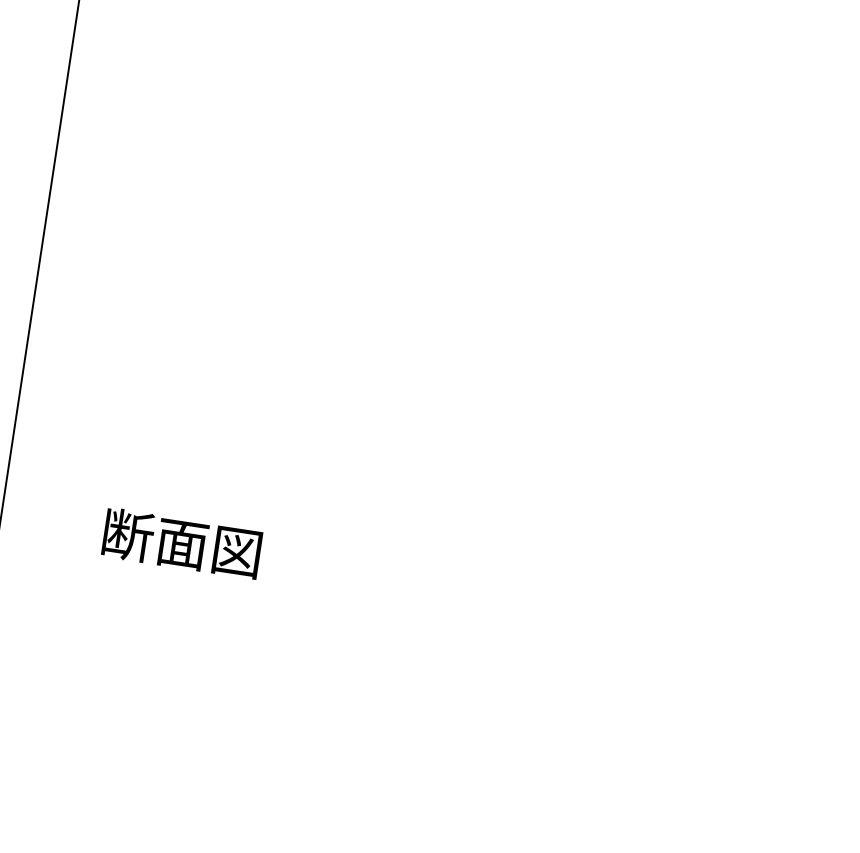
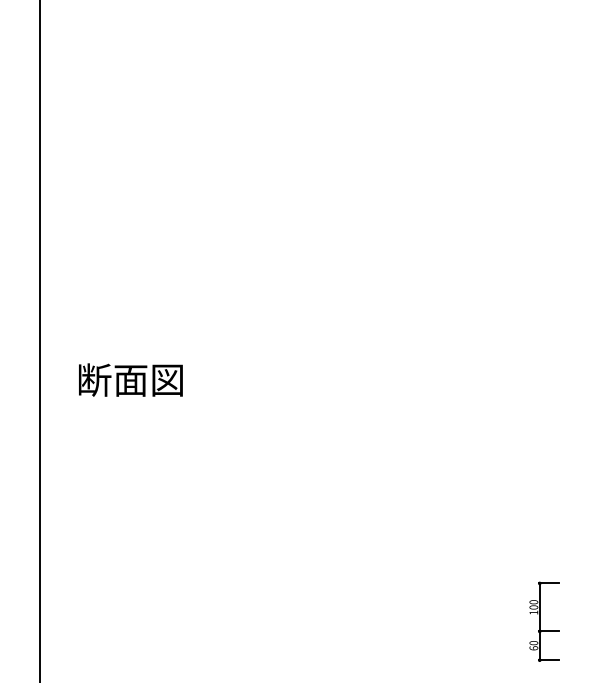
text: (181, 542) -> (130, 379), moved

